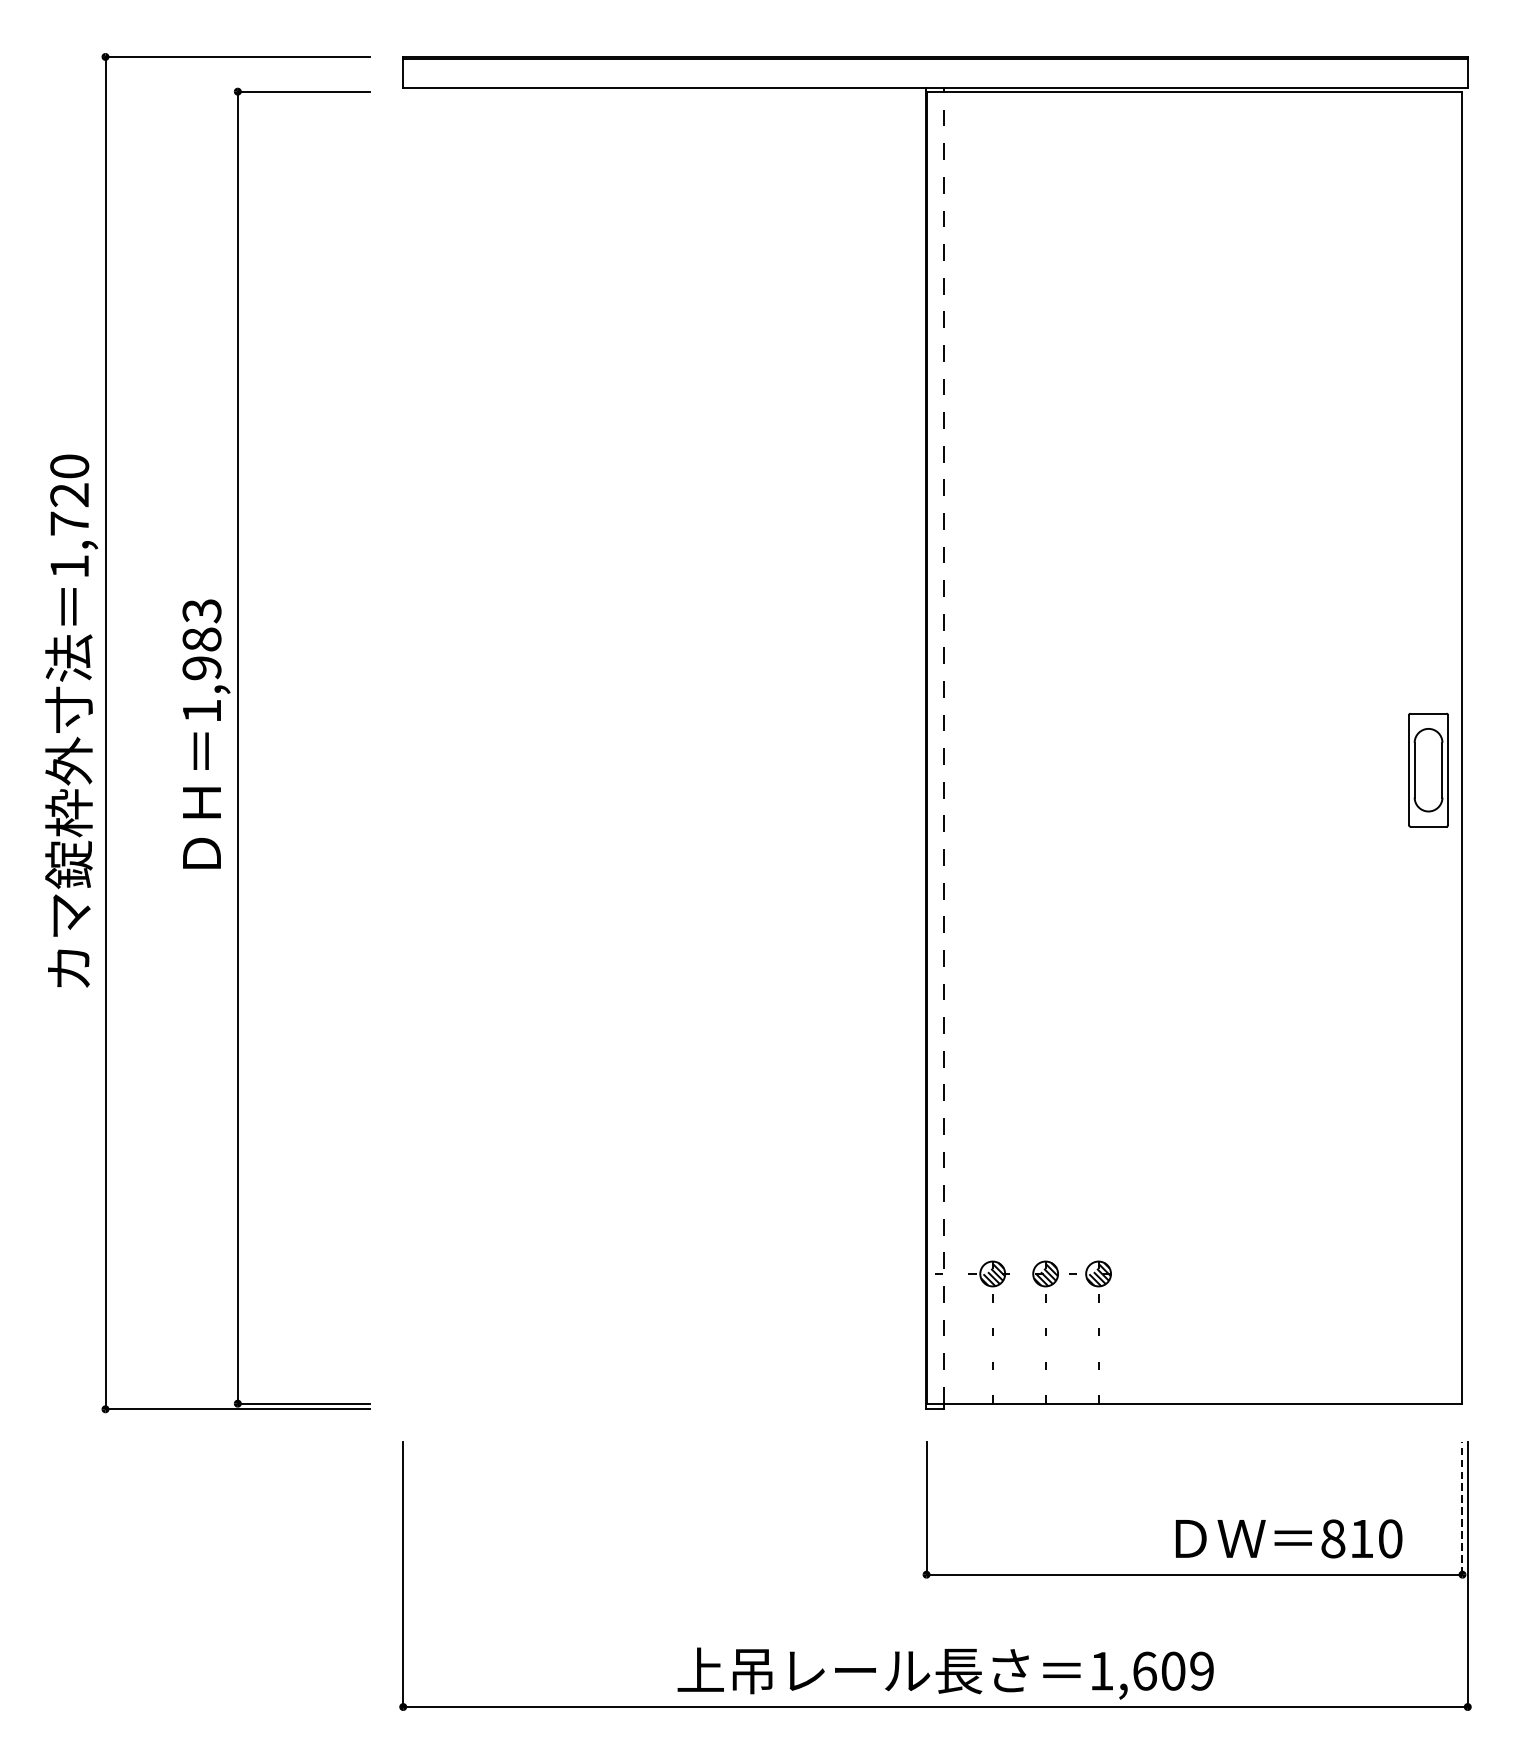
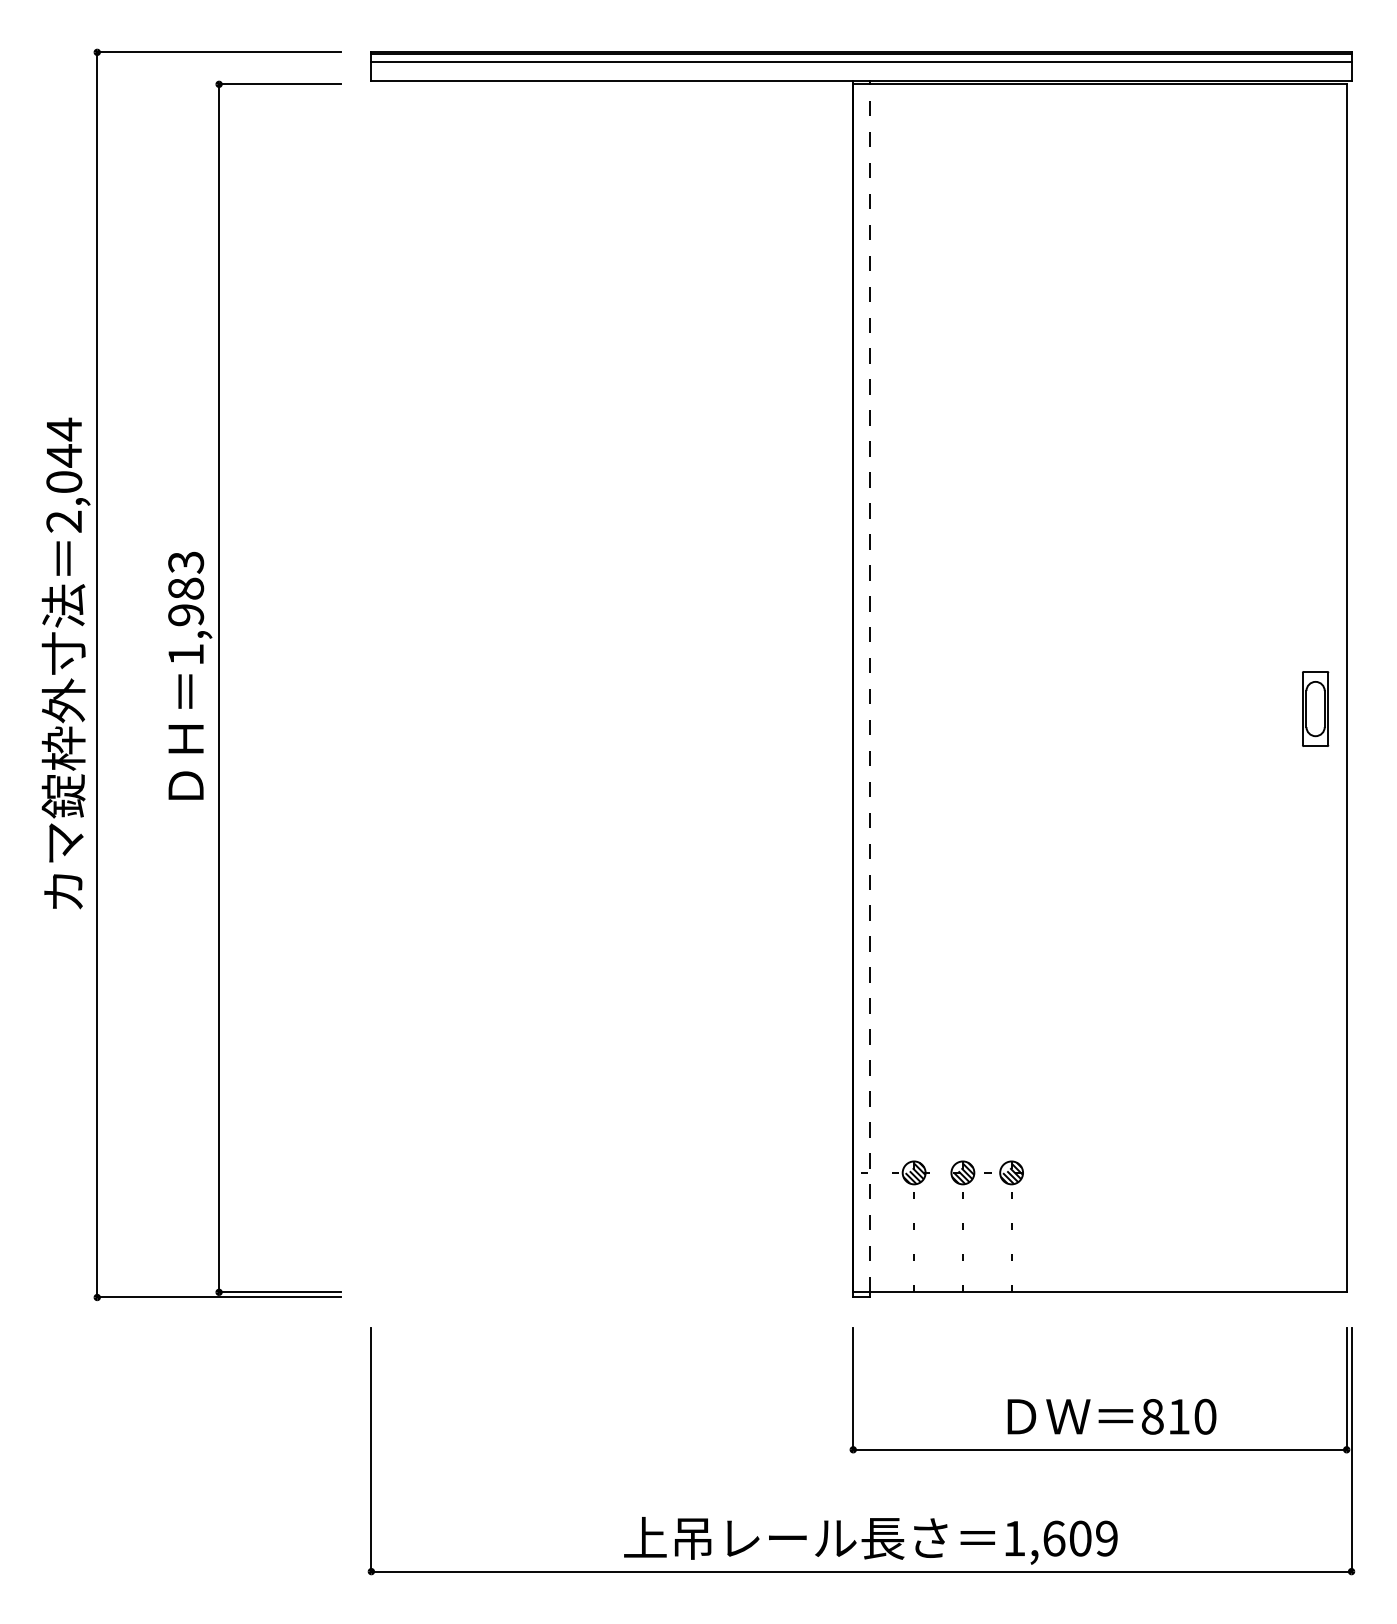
line: (935, 66) -> (861, 61), added
text: (69, 515) -> (64, 474), 1,720 -> 2,044
part: (1428, 769) -> (1315, 708), size x0.71
line: (1462, 1508) -> (1346, 1388), dashed -> solid
text: (1288, 1538) -> (1111, 1416), moved

